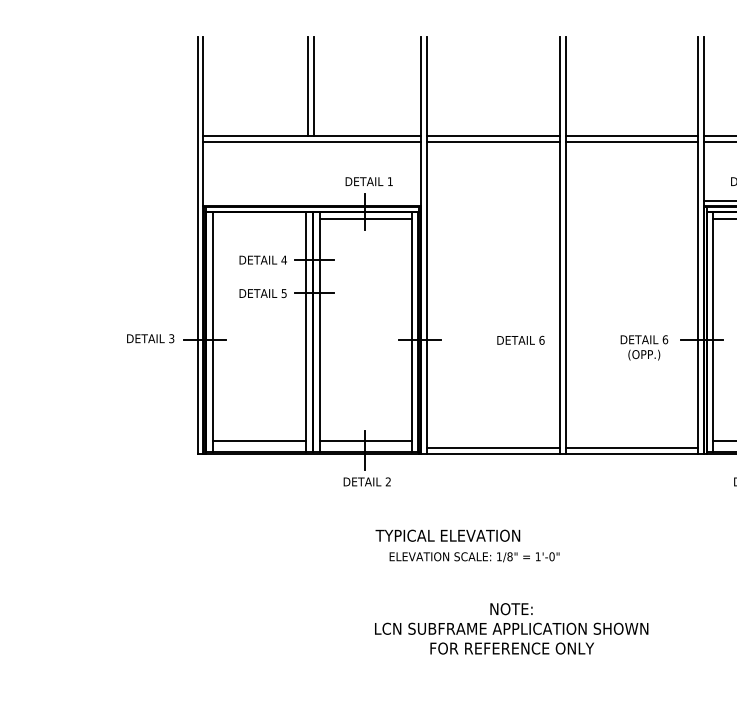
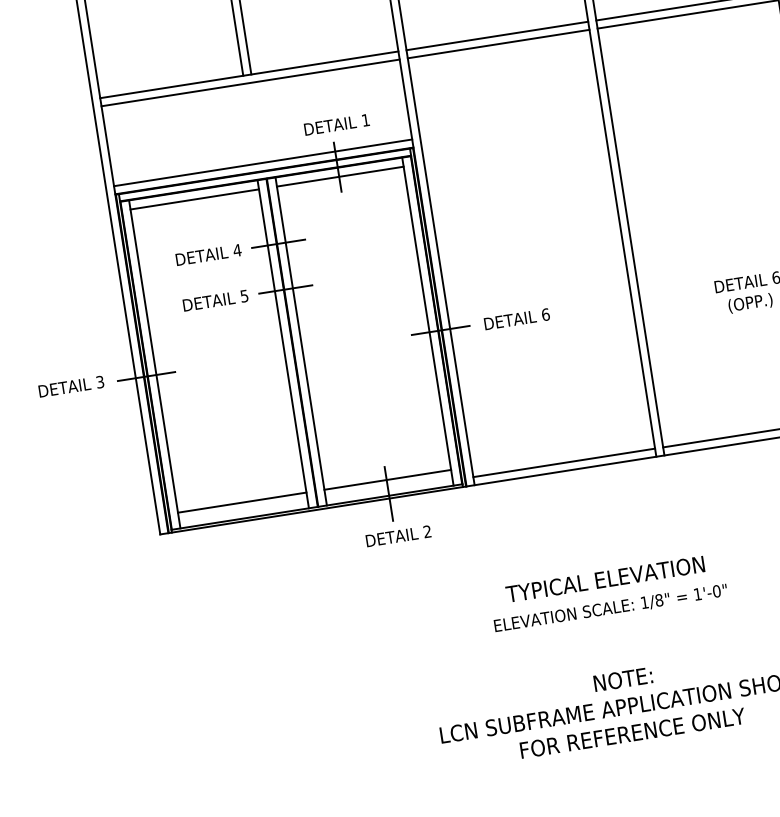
line: (312, 200) -> (263, 162), added
line: (259, 219) -> (194, 200), added
text: (520, 339) -> (516, 318), moved
text: (447, 535) -> (604, 579), moved
text: (474, 557) -> (610, 608), moved

